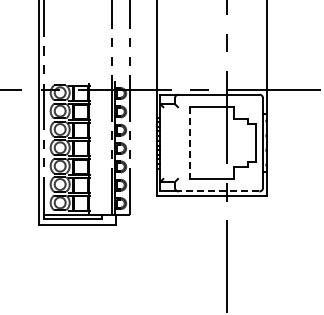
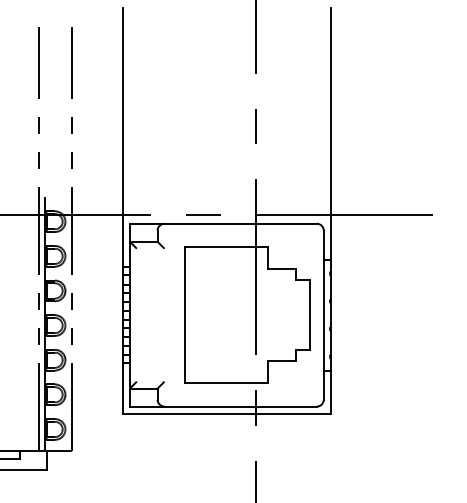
line: (189, 143) -> (184, 316), dashed -> solid
line: (218, 191) -> (239, 406), dashed -> solid

